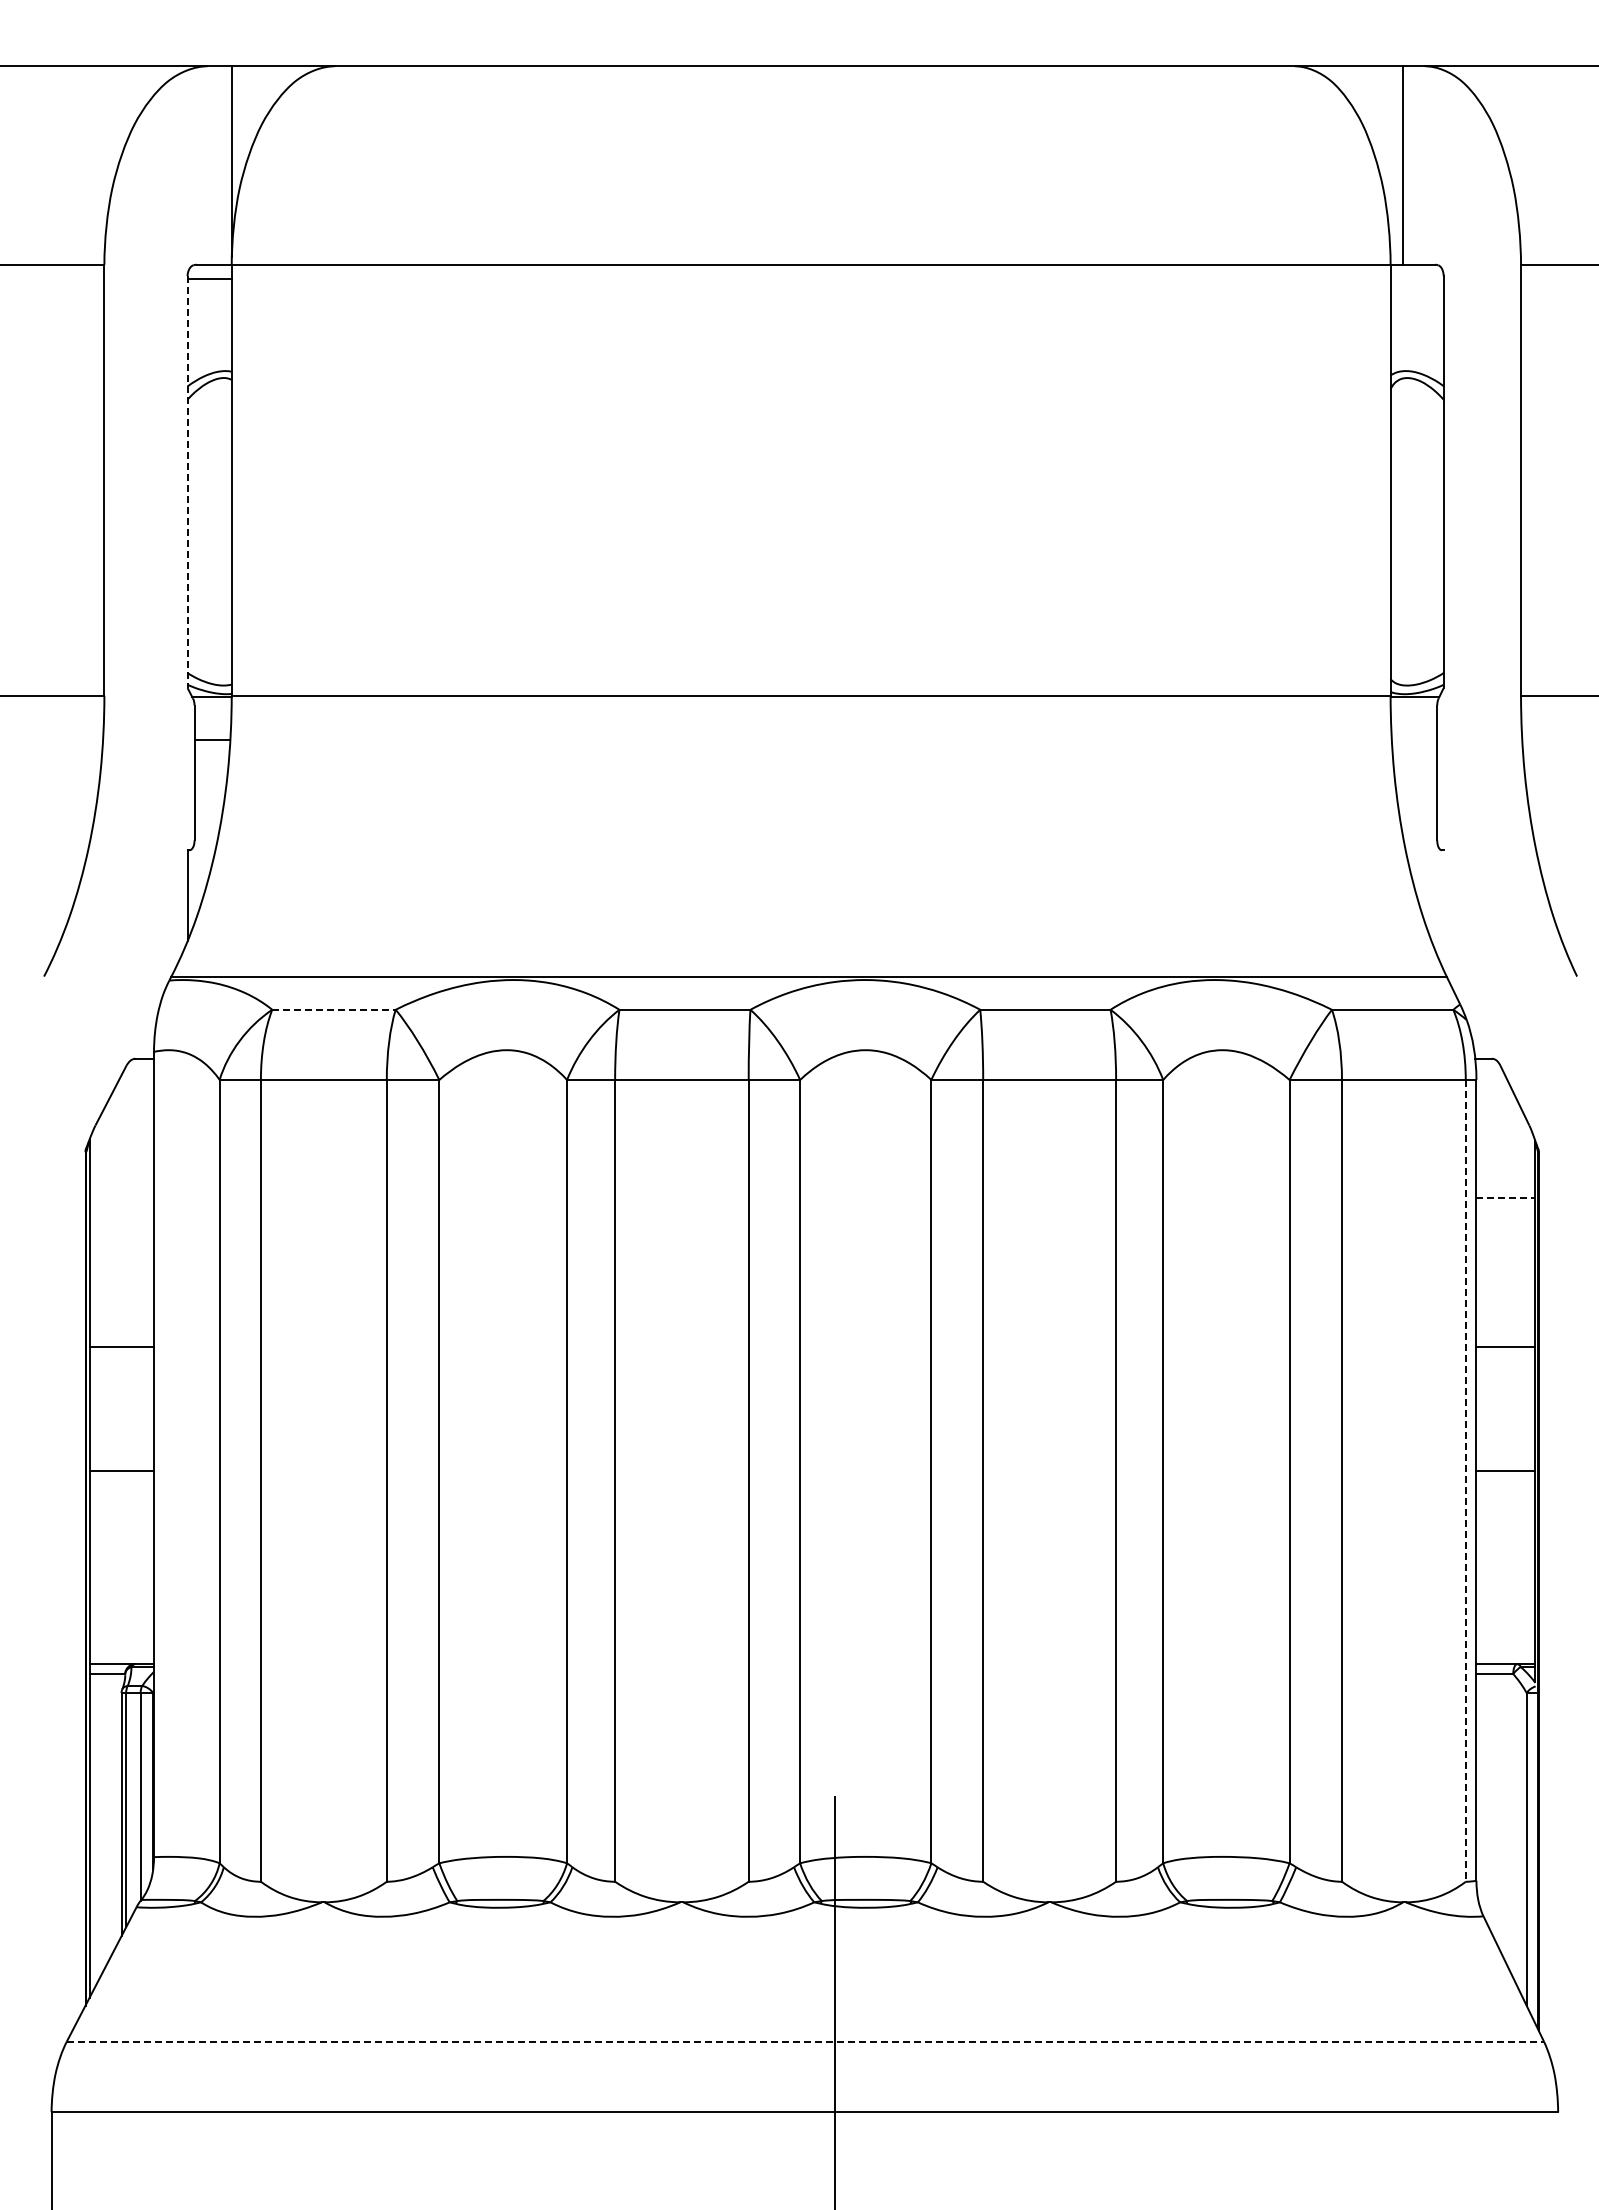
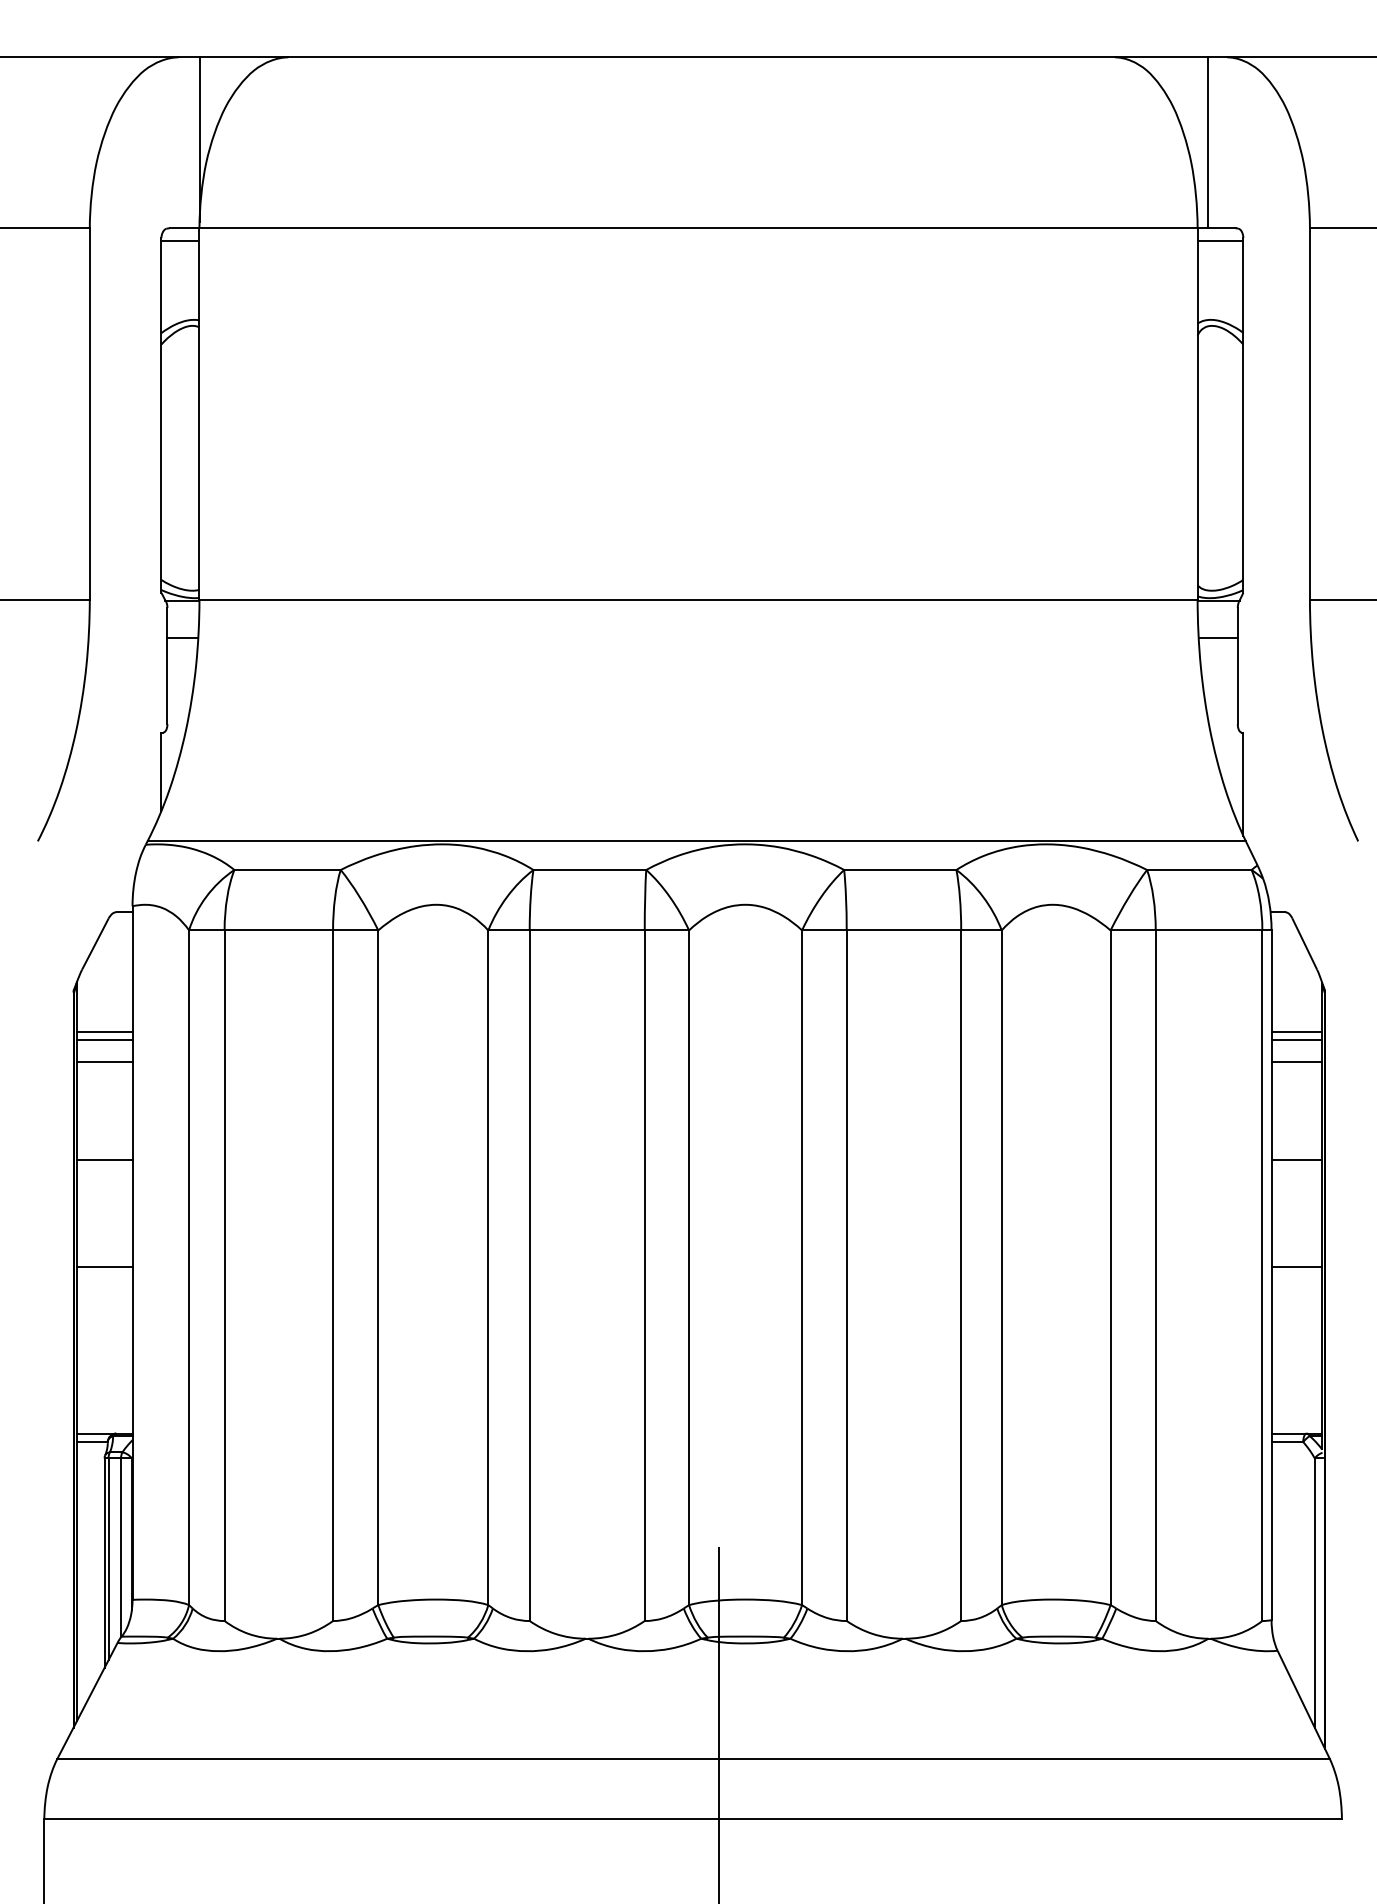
line: (1416, 279) -> (1219, 240), added
line: (187, 482) -> (161, 415), dashed -> solid
line: (1414, 740) -> (1218, 638), added
line: (1443, 910) -> (1243, 784), added
line: (334, 1009) -> (287, 869), dashed -> solid
line: (121, 1197) -> (104, 1031), added
line: (1506, 1197) -> (1297, 1031), dashed -> solid
line: (121, 1207) -> (104, 1040), added
line: (1505, 1207) -> (1296, 1040), added
line: (121, 1232) -> (104, 1061), added
line: (1505, 1232) -> (1296, 1061), added
line: (1465, 1480) -> (1262, 1275), dashed -> solid
line: (805, 2041) -> (693, 1758), dashed -> solid

